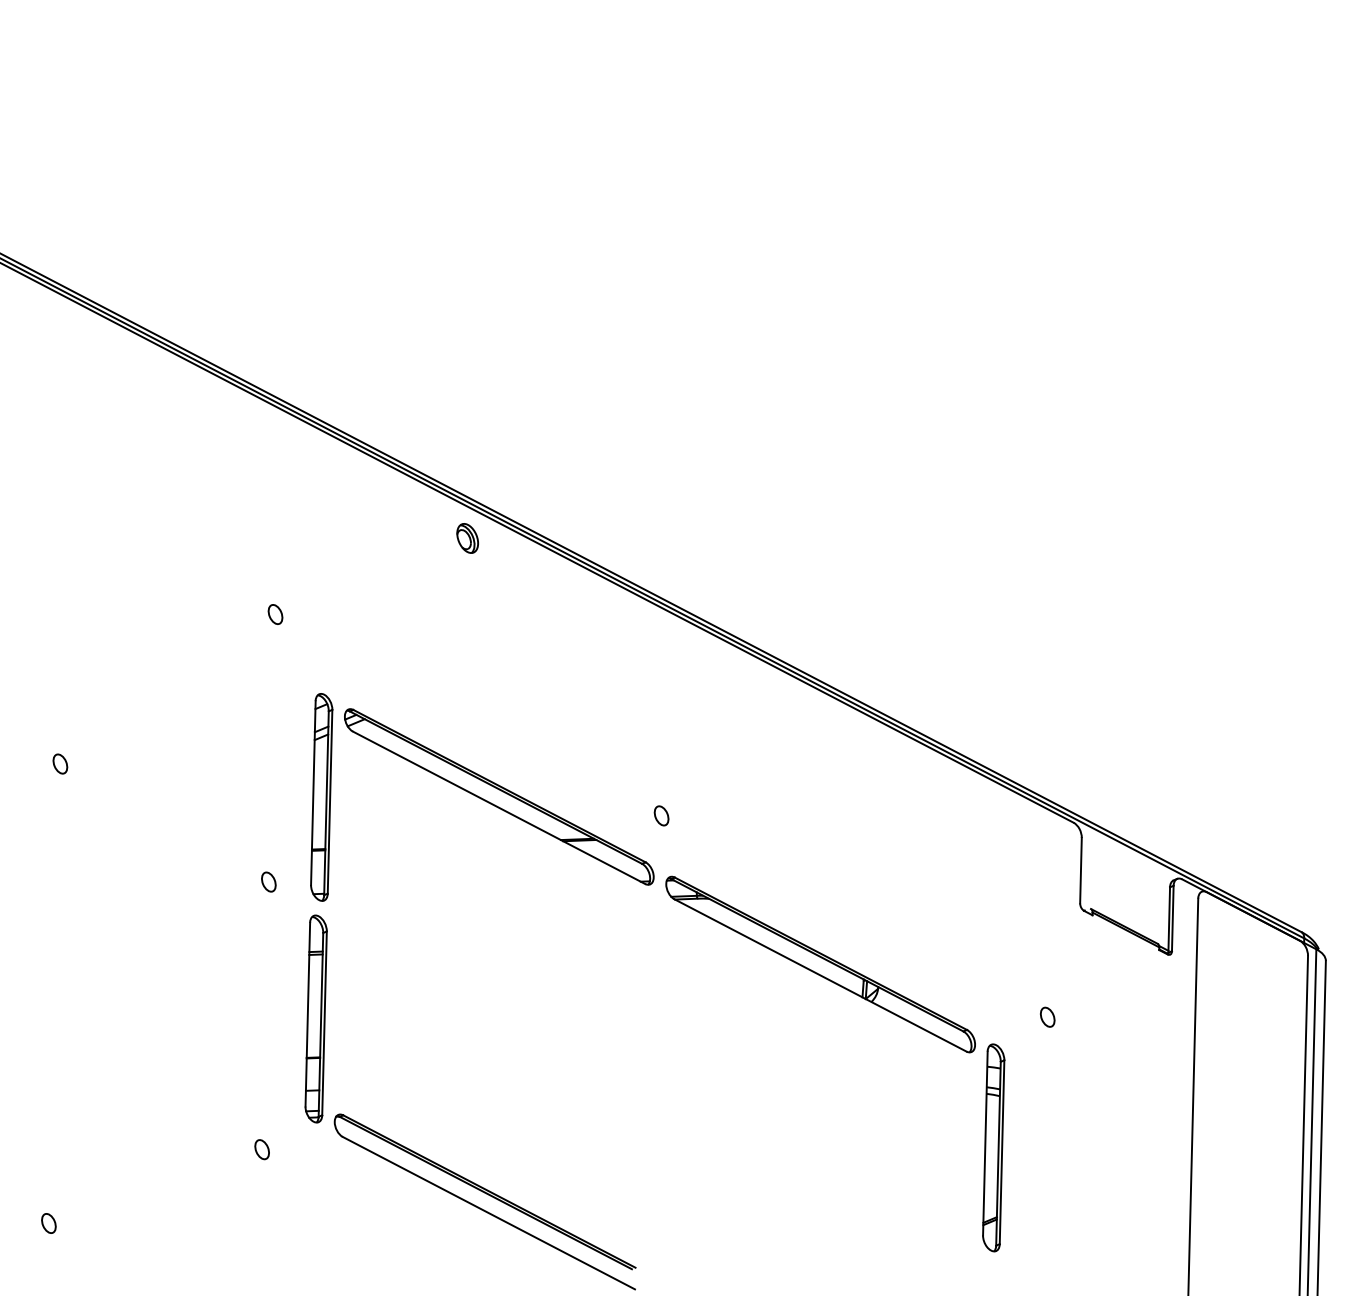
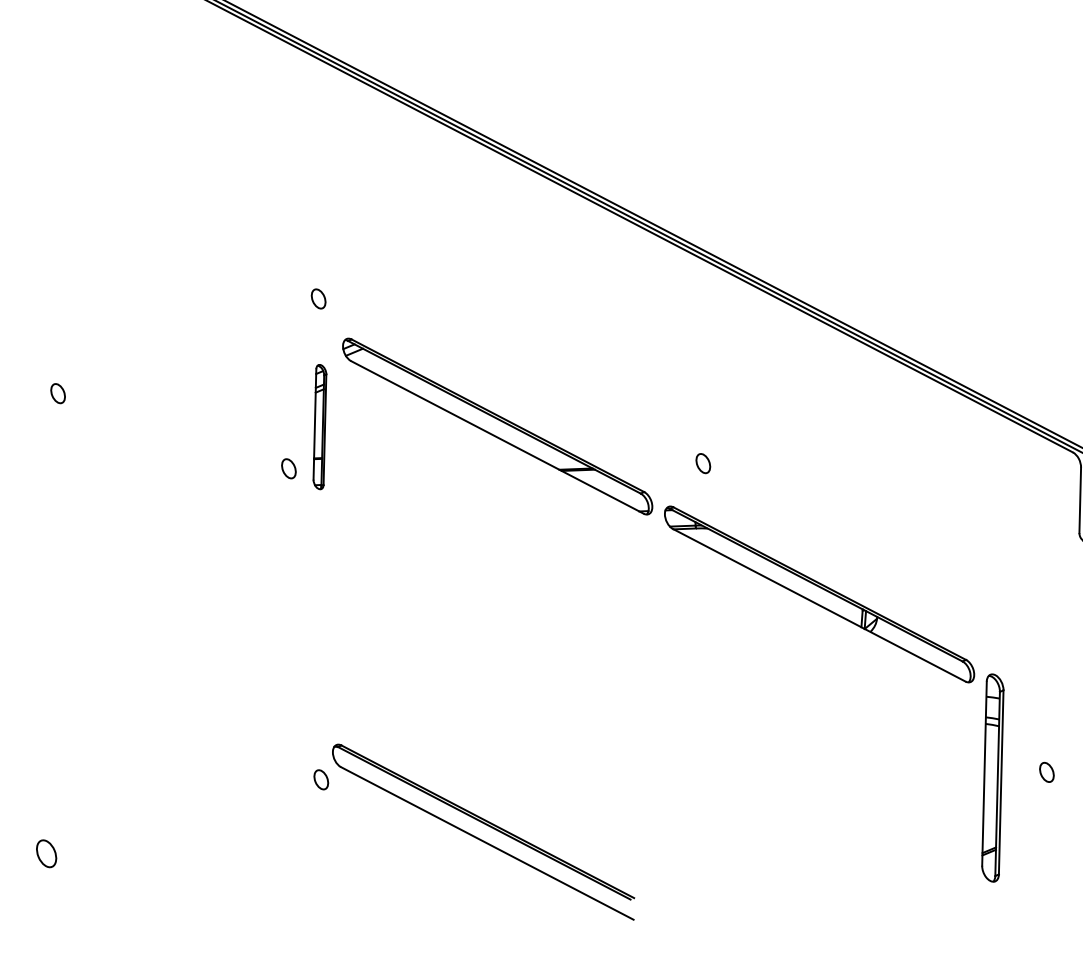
part: (467, 538) -> (465, 167), removed
part: (275, 614) -> (318, 298), moved
part: (321, 797) -> (319, 427), size x0.6
part: (661, 815) -> (703, 463), moved
part: (268, 881) -> (288, 468), moved
part: (1047, 1016) -> (1046, 771), moved
part: (315, 1018) -> (313, 648), removed
part: (261, 1149) -> (320, 779), moved
part: (48, 1223) -> (46, 853), size x1.4

